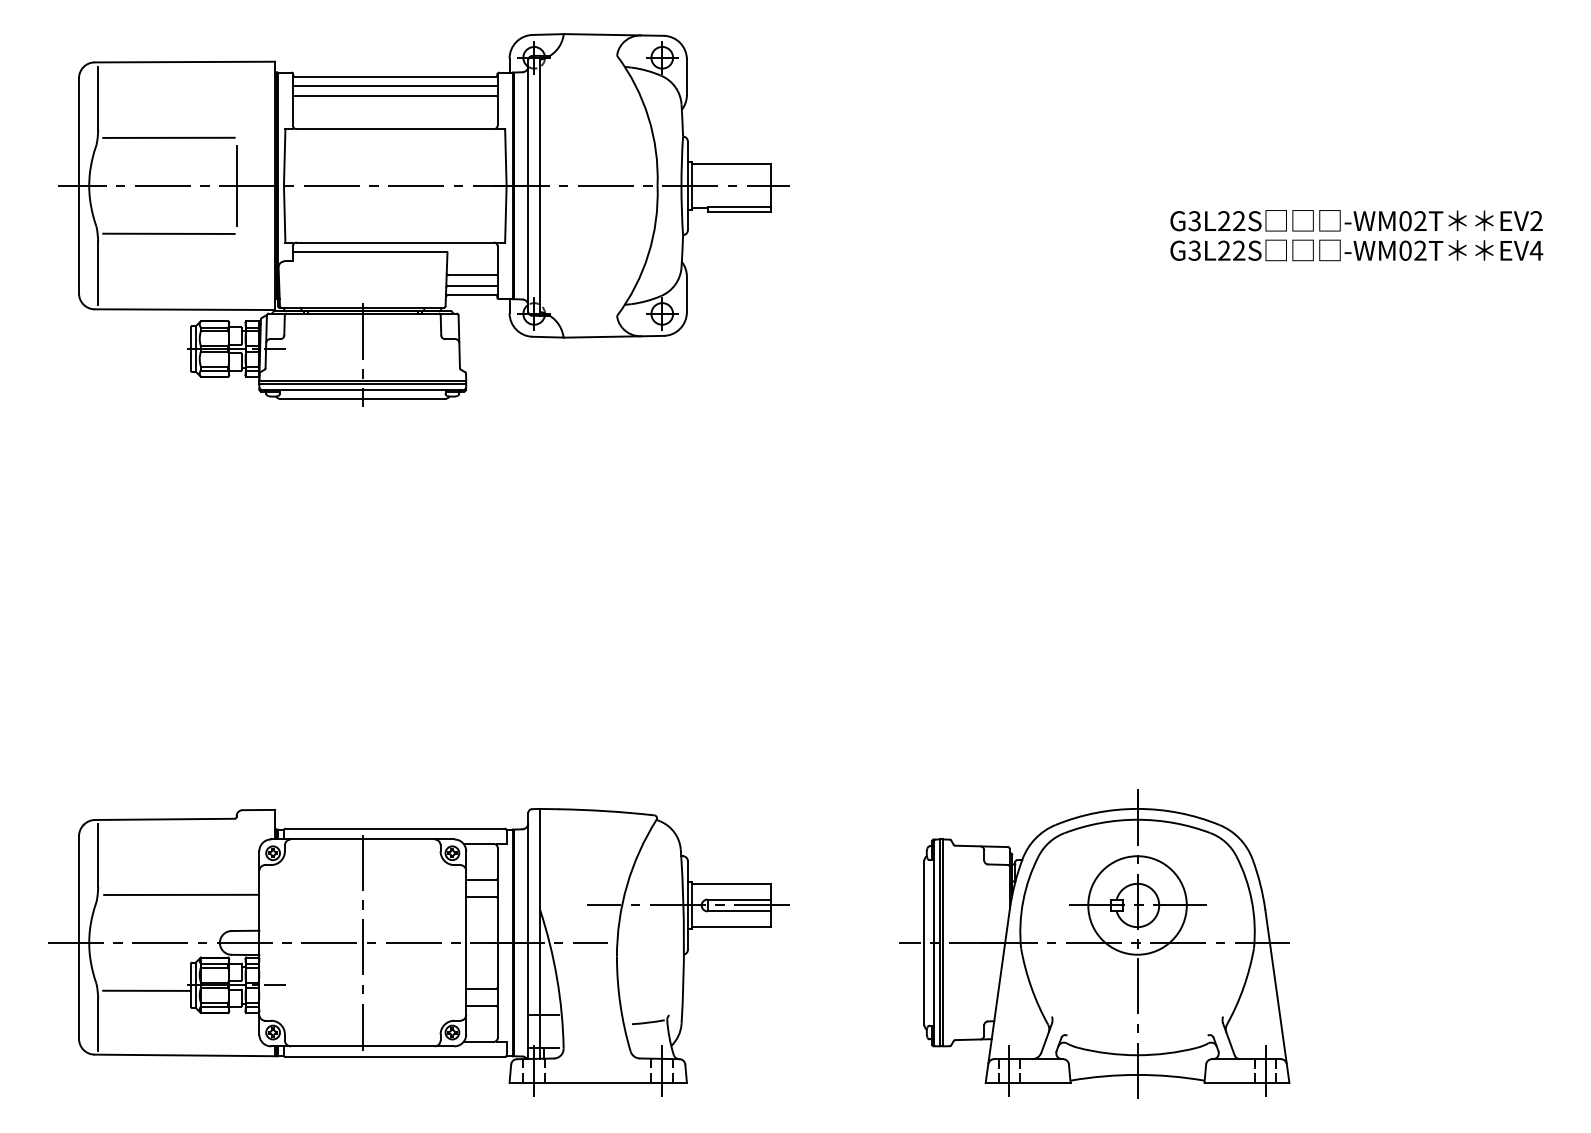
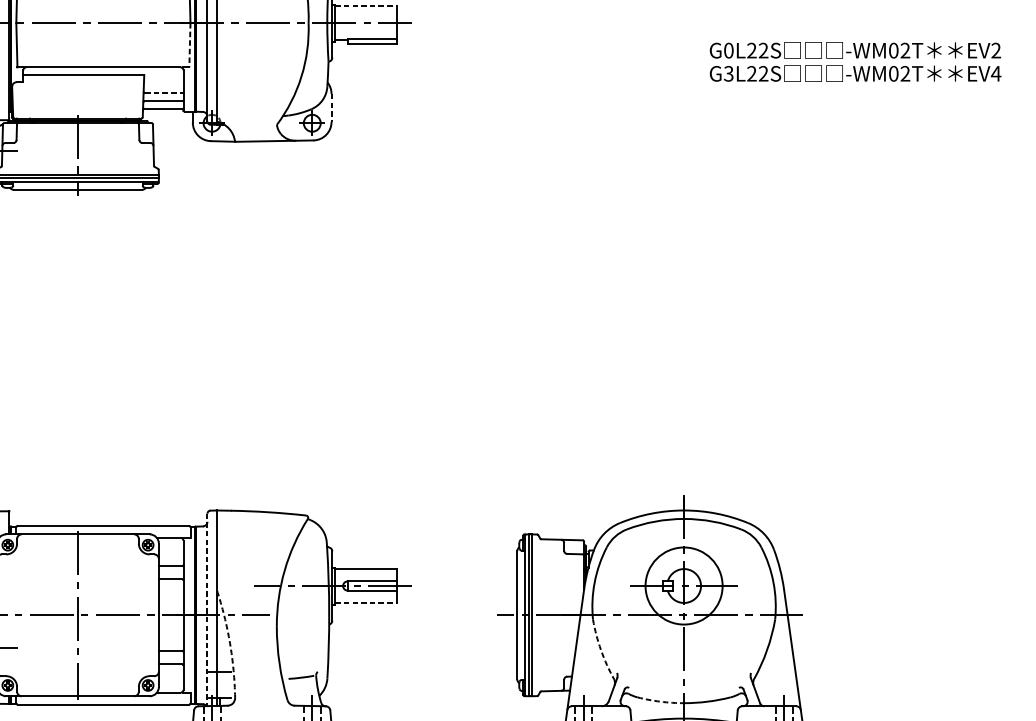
line: (731, 164) -> (366, 6), solid -> dashed
line: (505, 214) -> (189, 45), solid -> dashed
text: (1194, 221) -> (728, 50), G3L22S -> G0L22S
line: (473, 275) -> (164, 93), solid -> dashed
line: (686, 294) -> (331, 108), solid -> dashed
line: (731, 927) -> (366, 603), solid -> dashed
line: (528, 936) -> (207, 610), solid -> dashed
arc: (557, 978) -> (230, 643), solid -> dashed
arc: (1031, 987) -> (601, 650), solid -> dashed
arc: (1107, 1053) -> (660, 701), solid -> dashed

